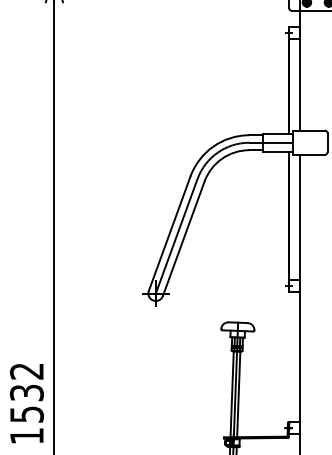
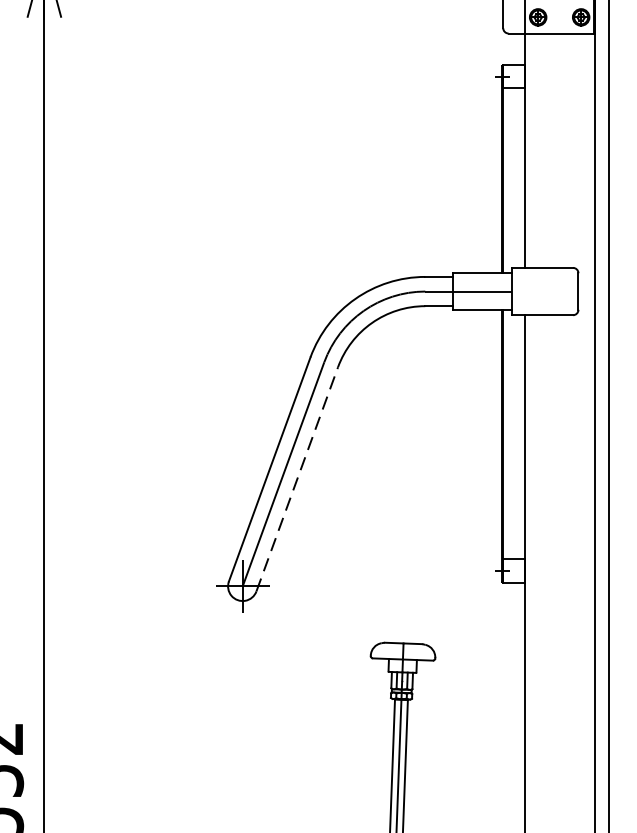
line: (183, 238) -> (296, 478), solid -> dashed

